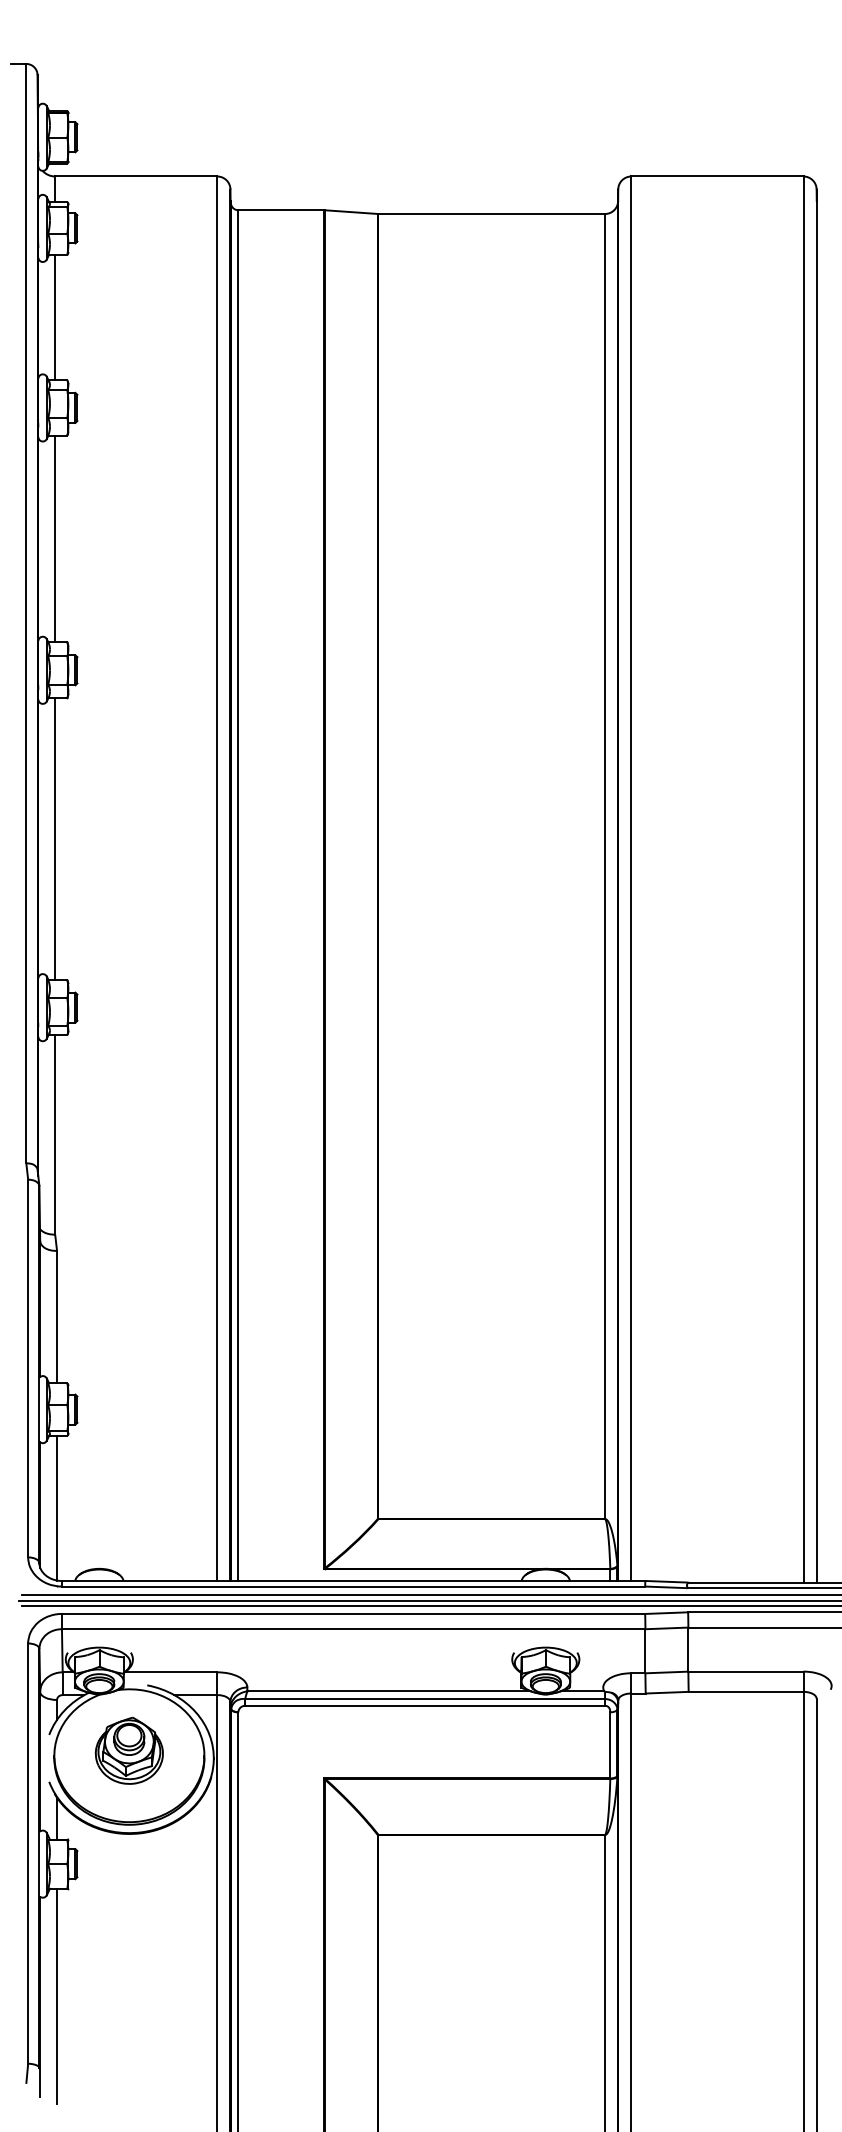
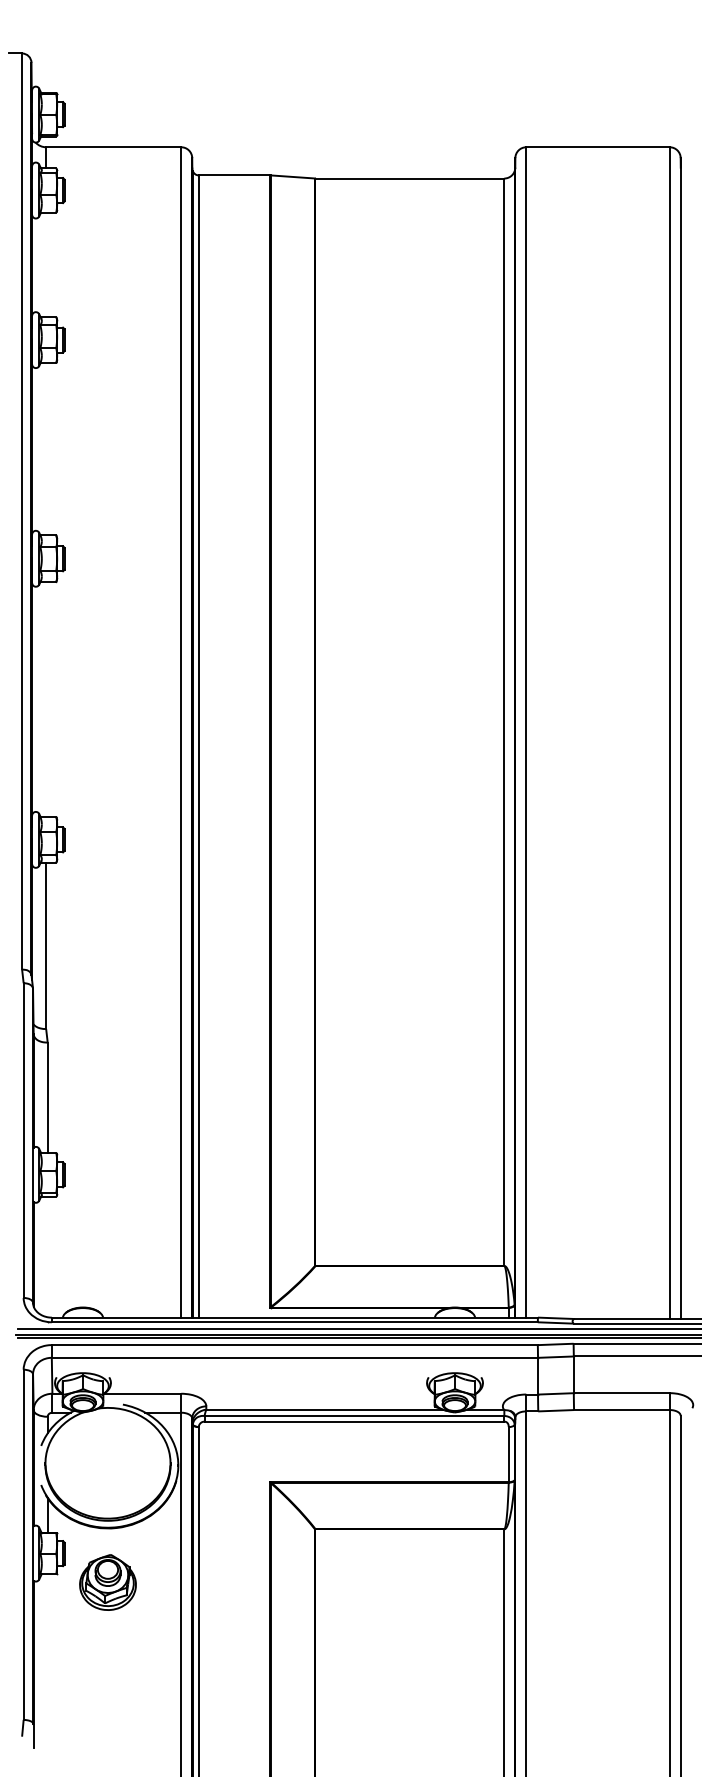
line: (55, 317) -> (46, 264), removed
line: (55, 538) -> (46, 448), removed
line: (55, 838) -> (46, 698), removed
line: (57, 1508) -> (48, 1257), removed
part: (128, 1750) -> (107, 1582), moved
line: (57, 1995) -> (48, 1663), removed

